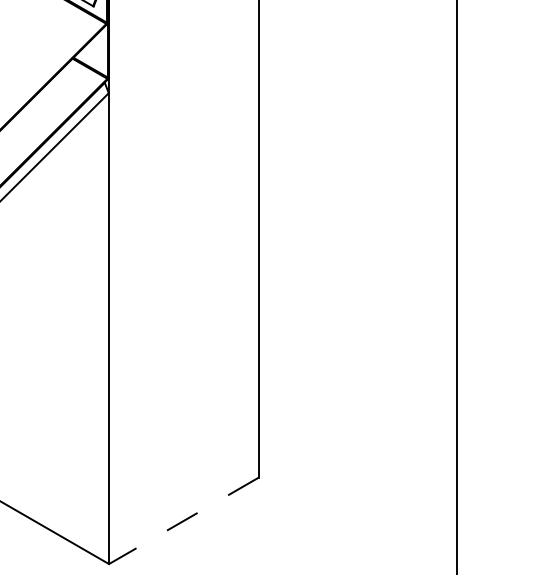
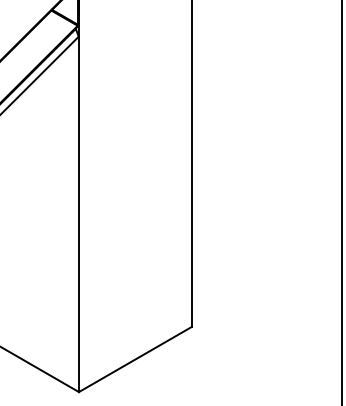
line: (183, 521) -> (135, 359), dashed -> solid

